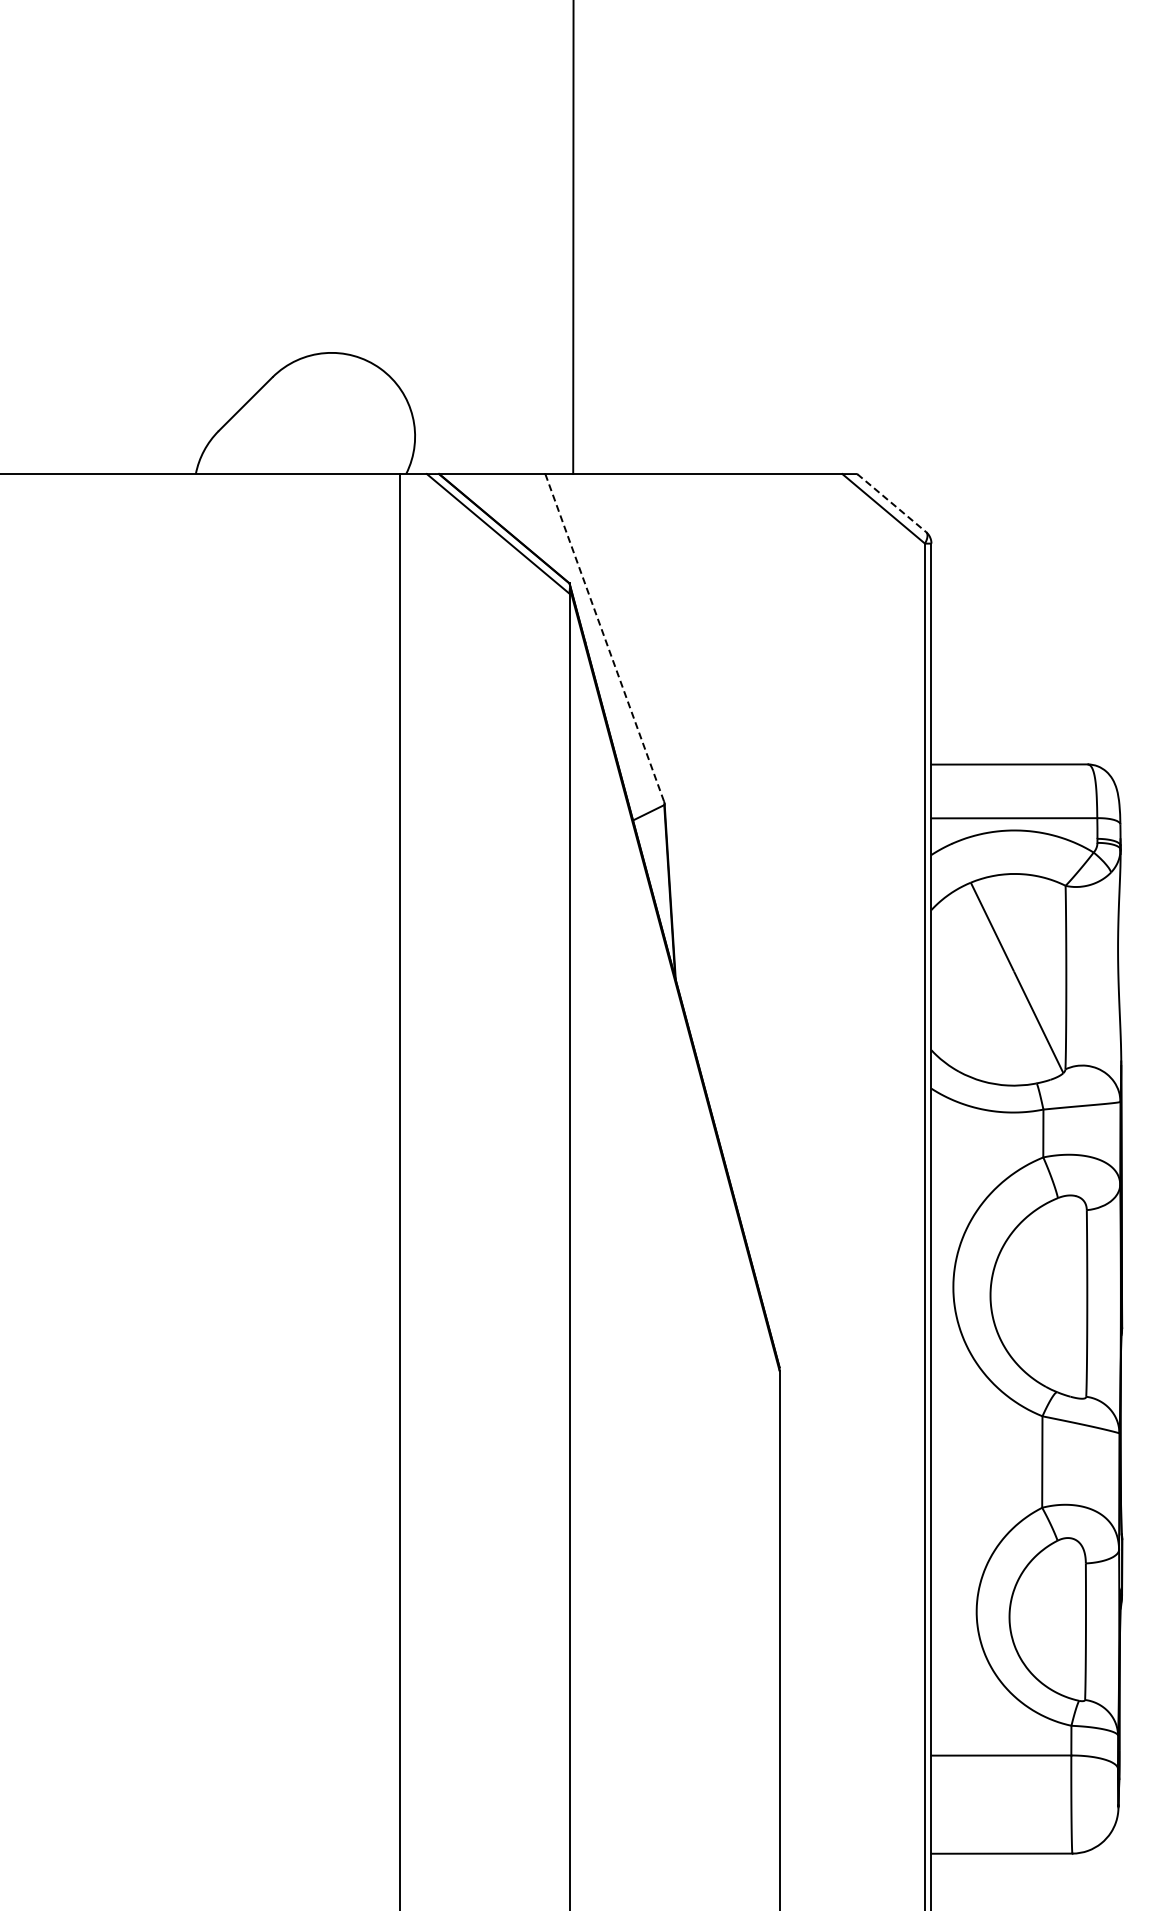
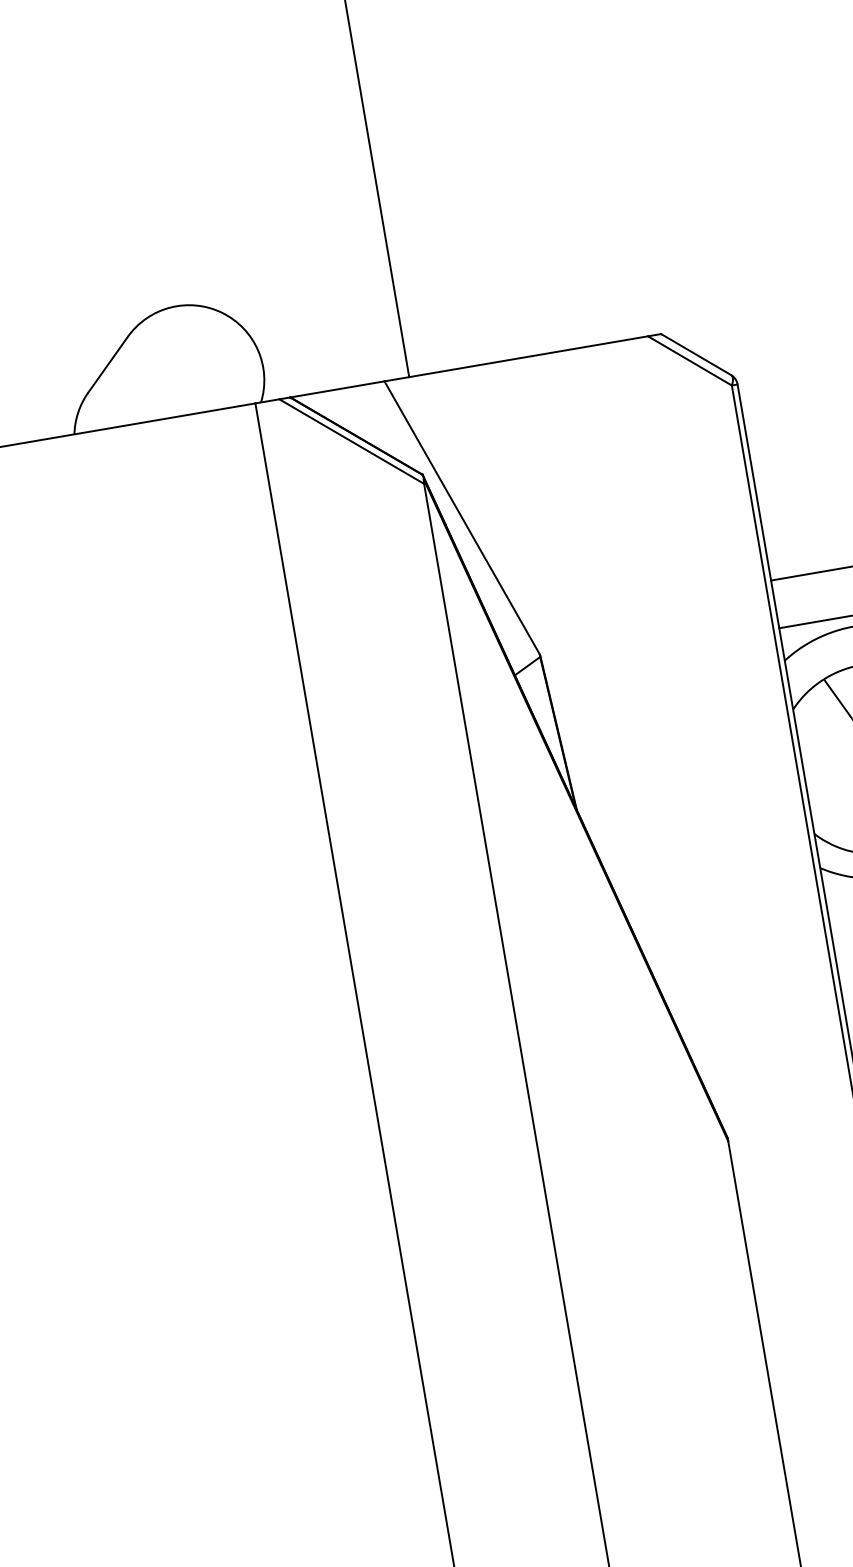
line: (891, 503) -> (696, 354), dashed -> solid
line: (604, 637) -> (461, 517), dashed -> solid

